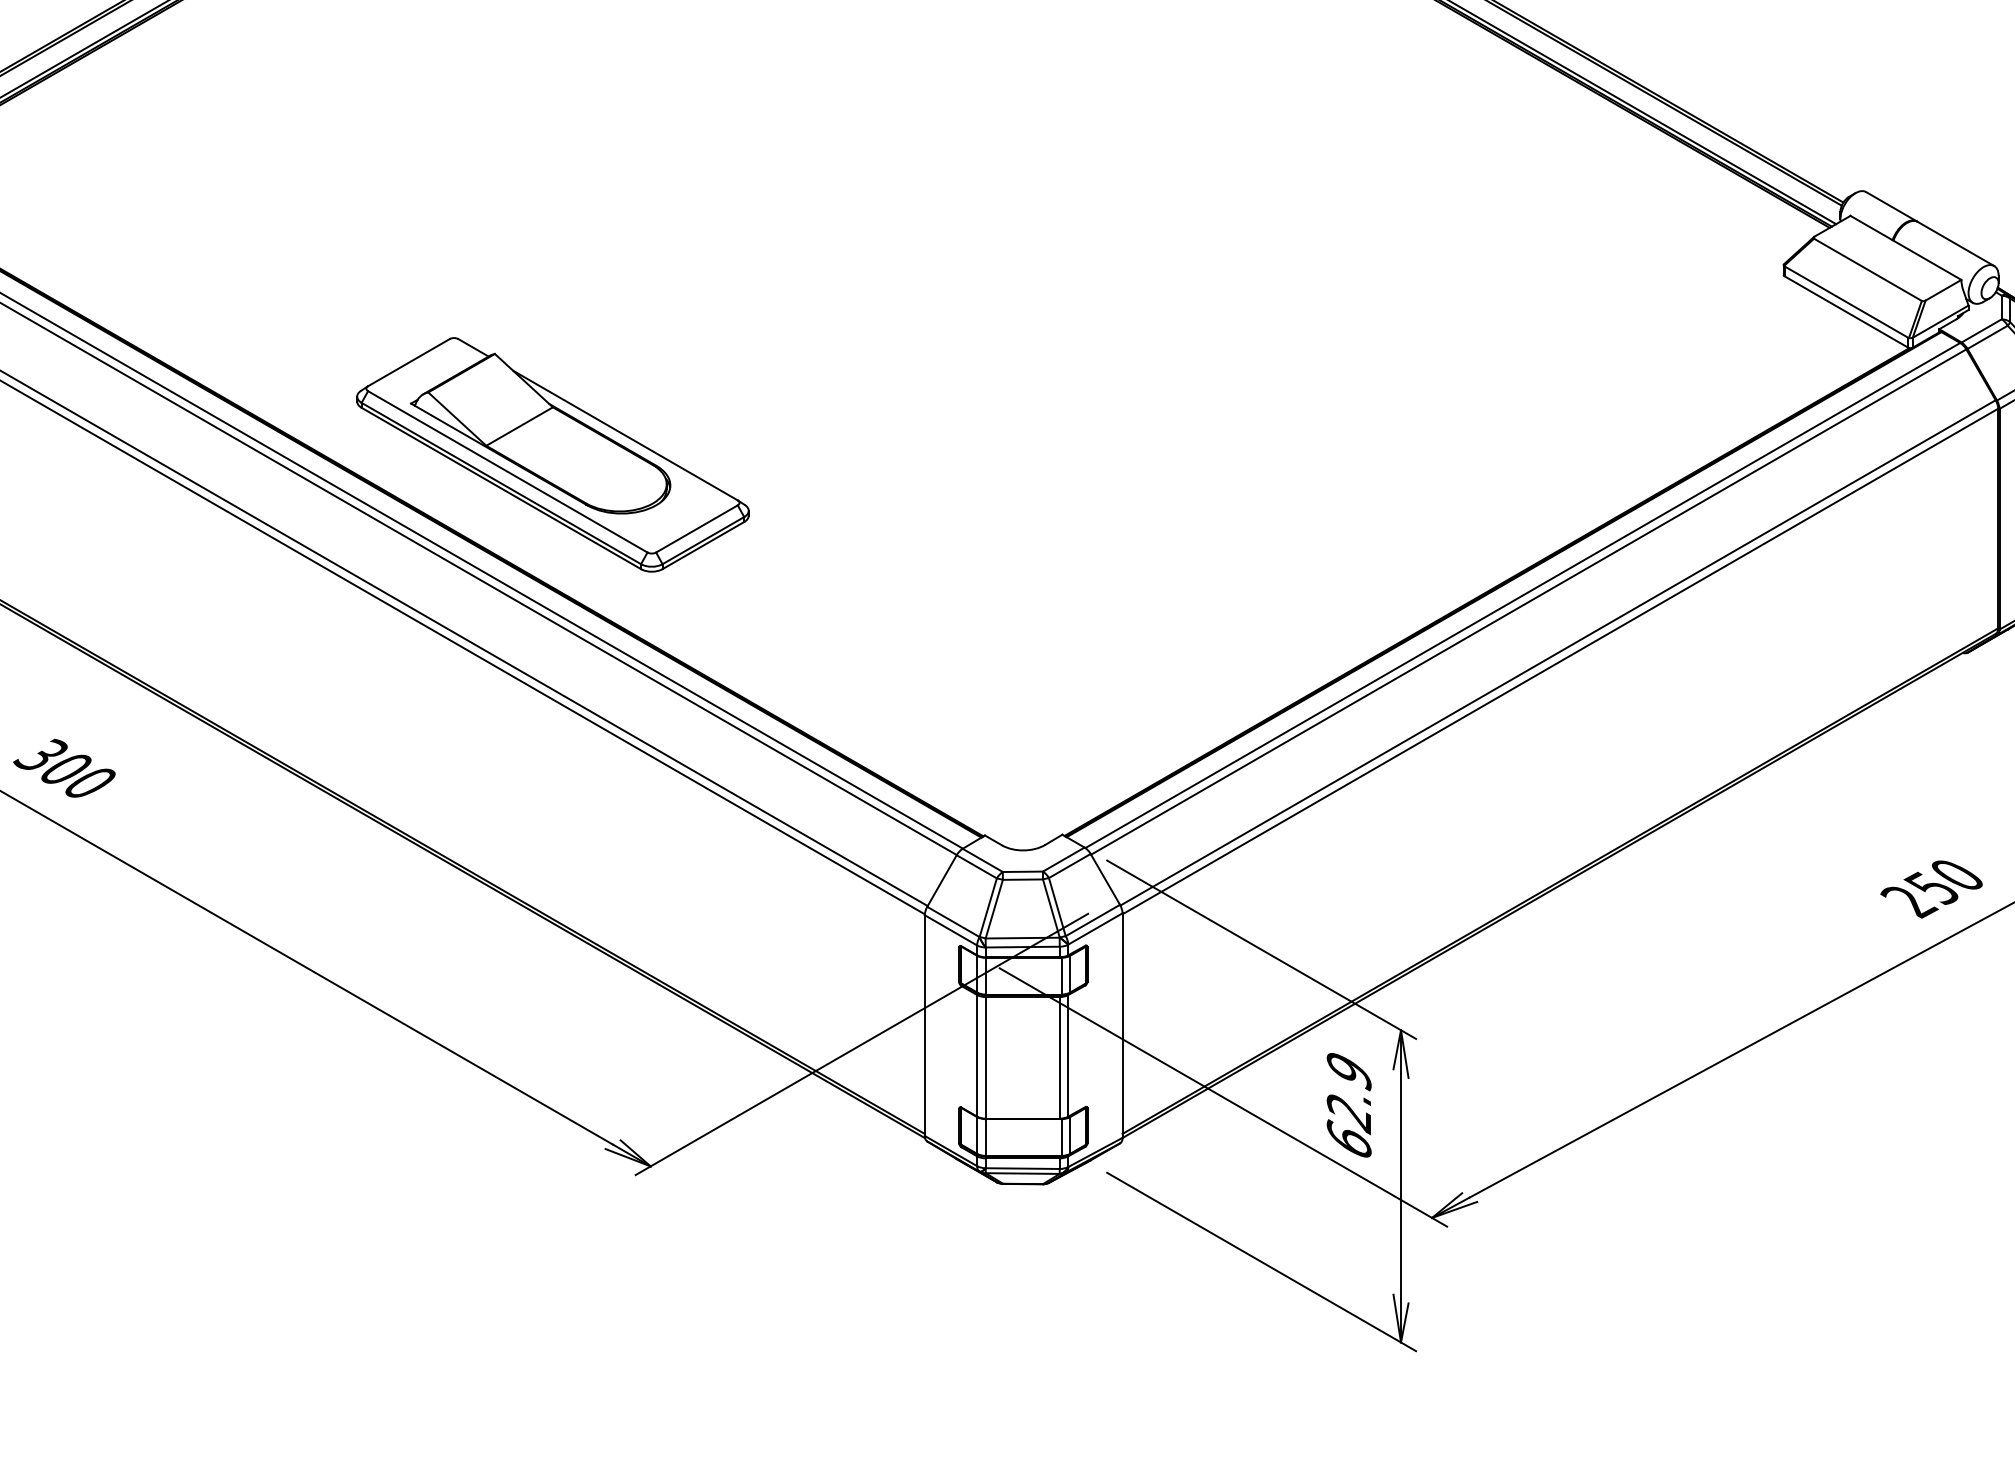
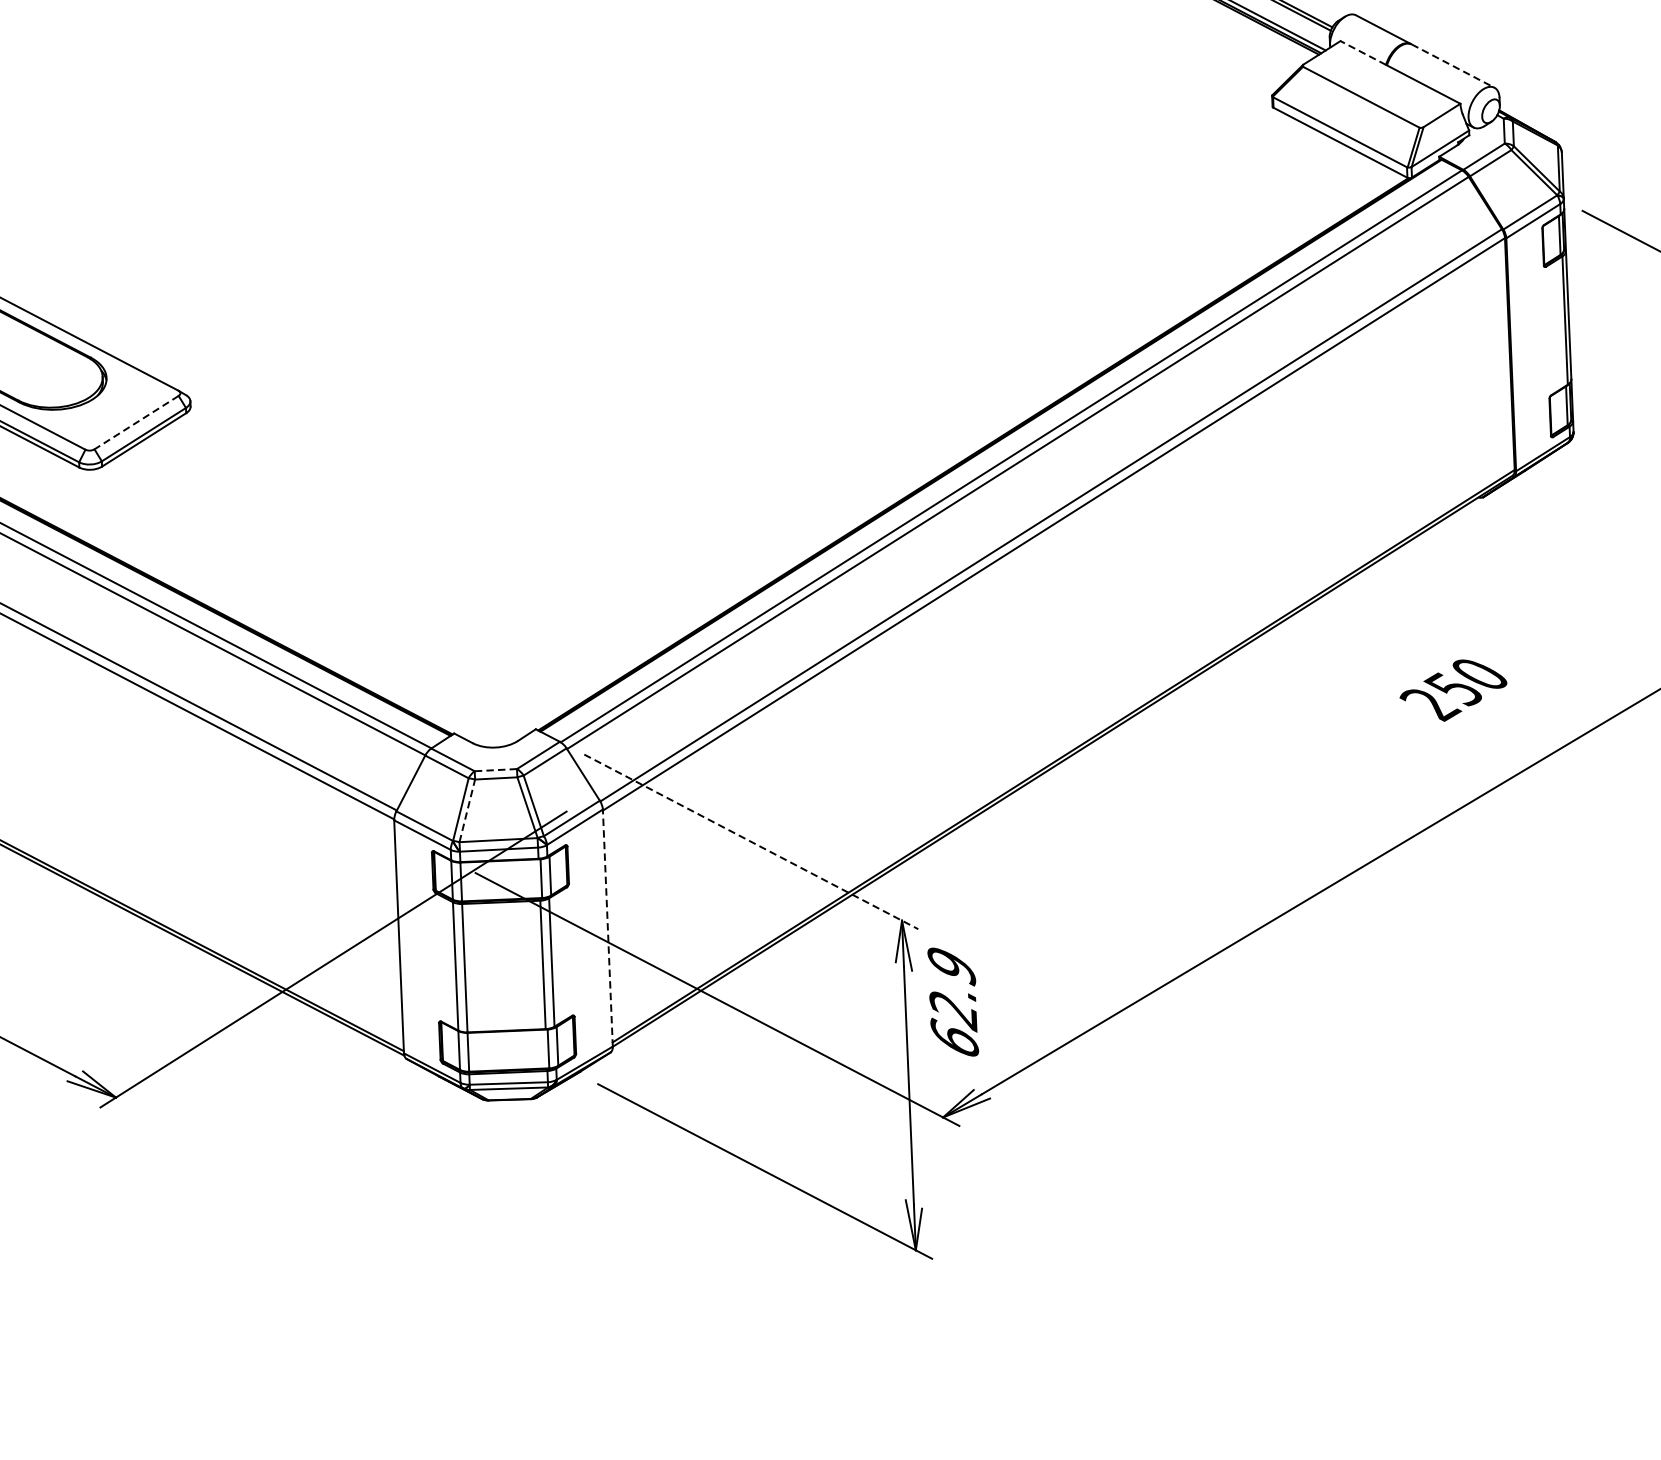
line: (1871, 227) -> (1363, 52), solid -> dashed
line: (1956, 244) -> (1453, 66), solid -> dashed
line: (696, 529) -> (136, 423), solid -> dashed
line: (1022, 871) -> (495, 769), solid -> dashed
text: (1931, 889) -> (1453, 690), moved
line: (994, 909) -> (467, 811), solid -> dashed
line: (1262, 950) -> (752, 842), solid -> dashed
line: (1122, 1025) -> (607, 927), solid -> dashed
text: (1348, 1105) -> (952, 1002), moved

